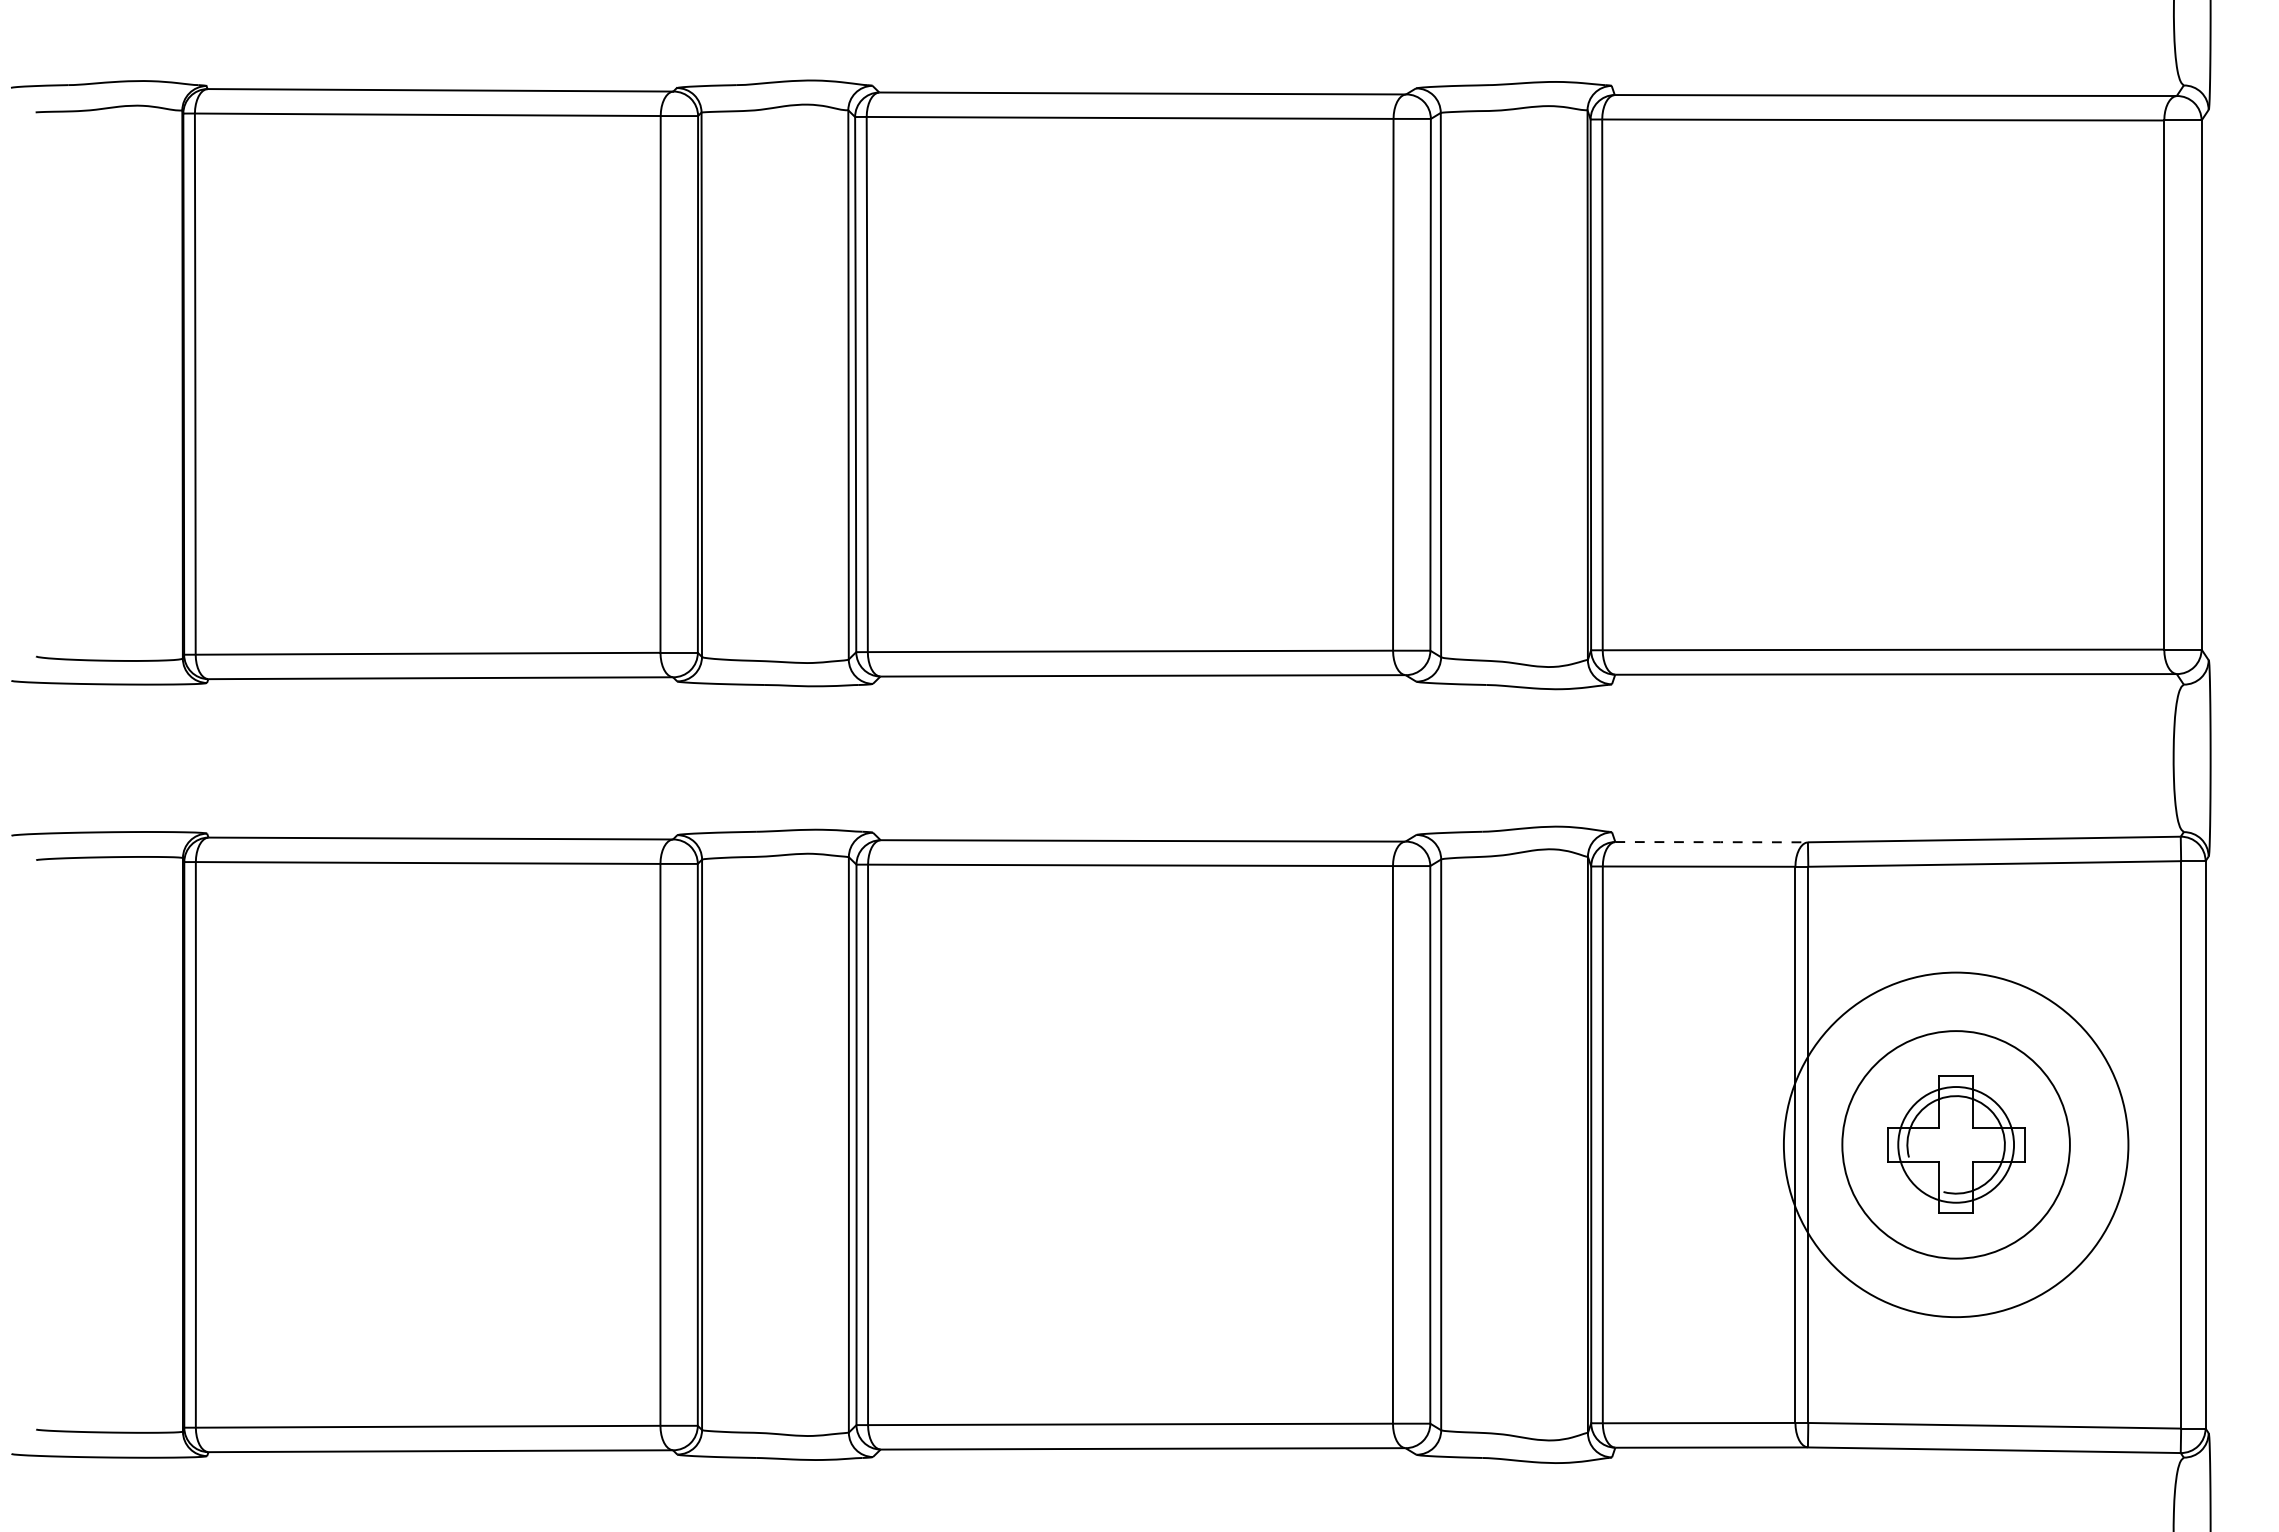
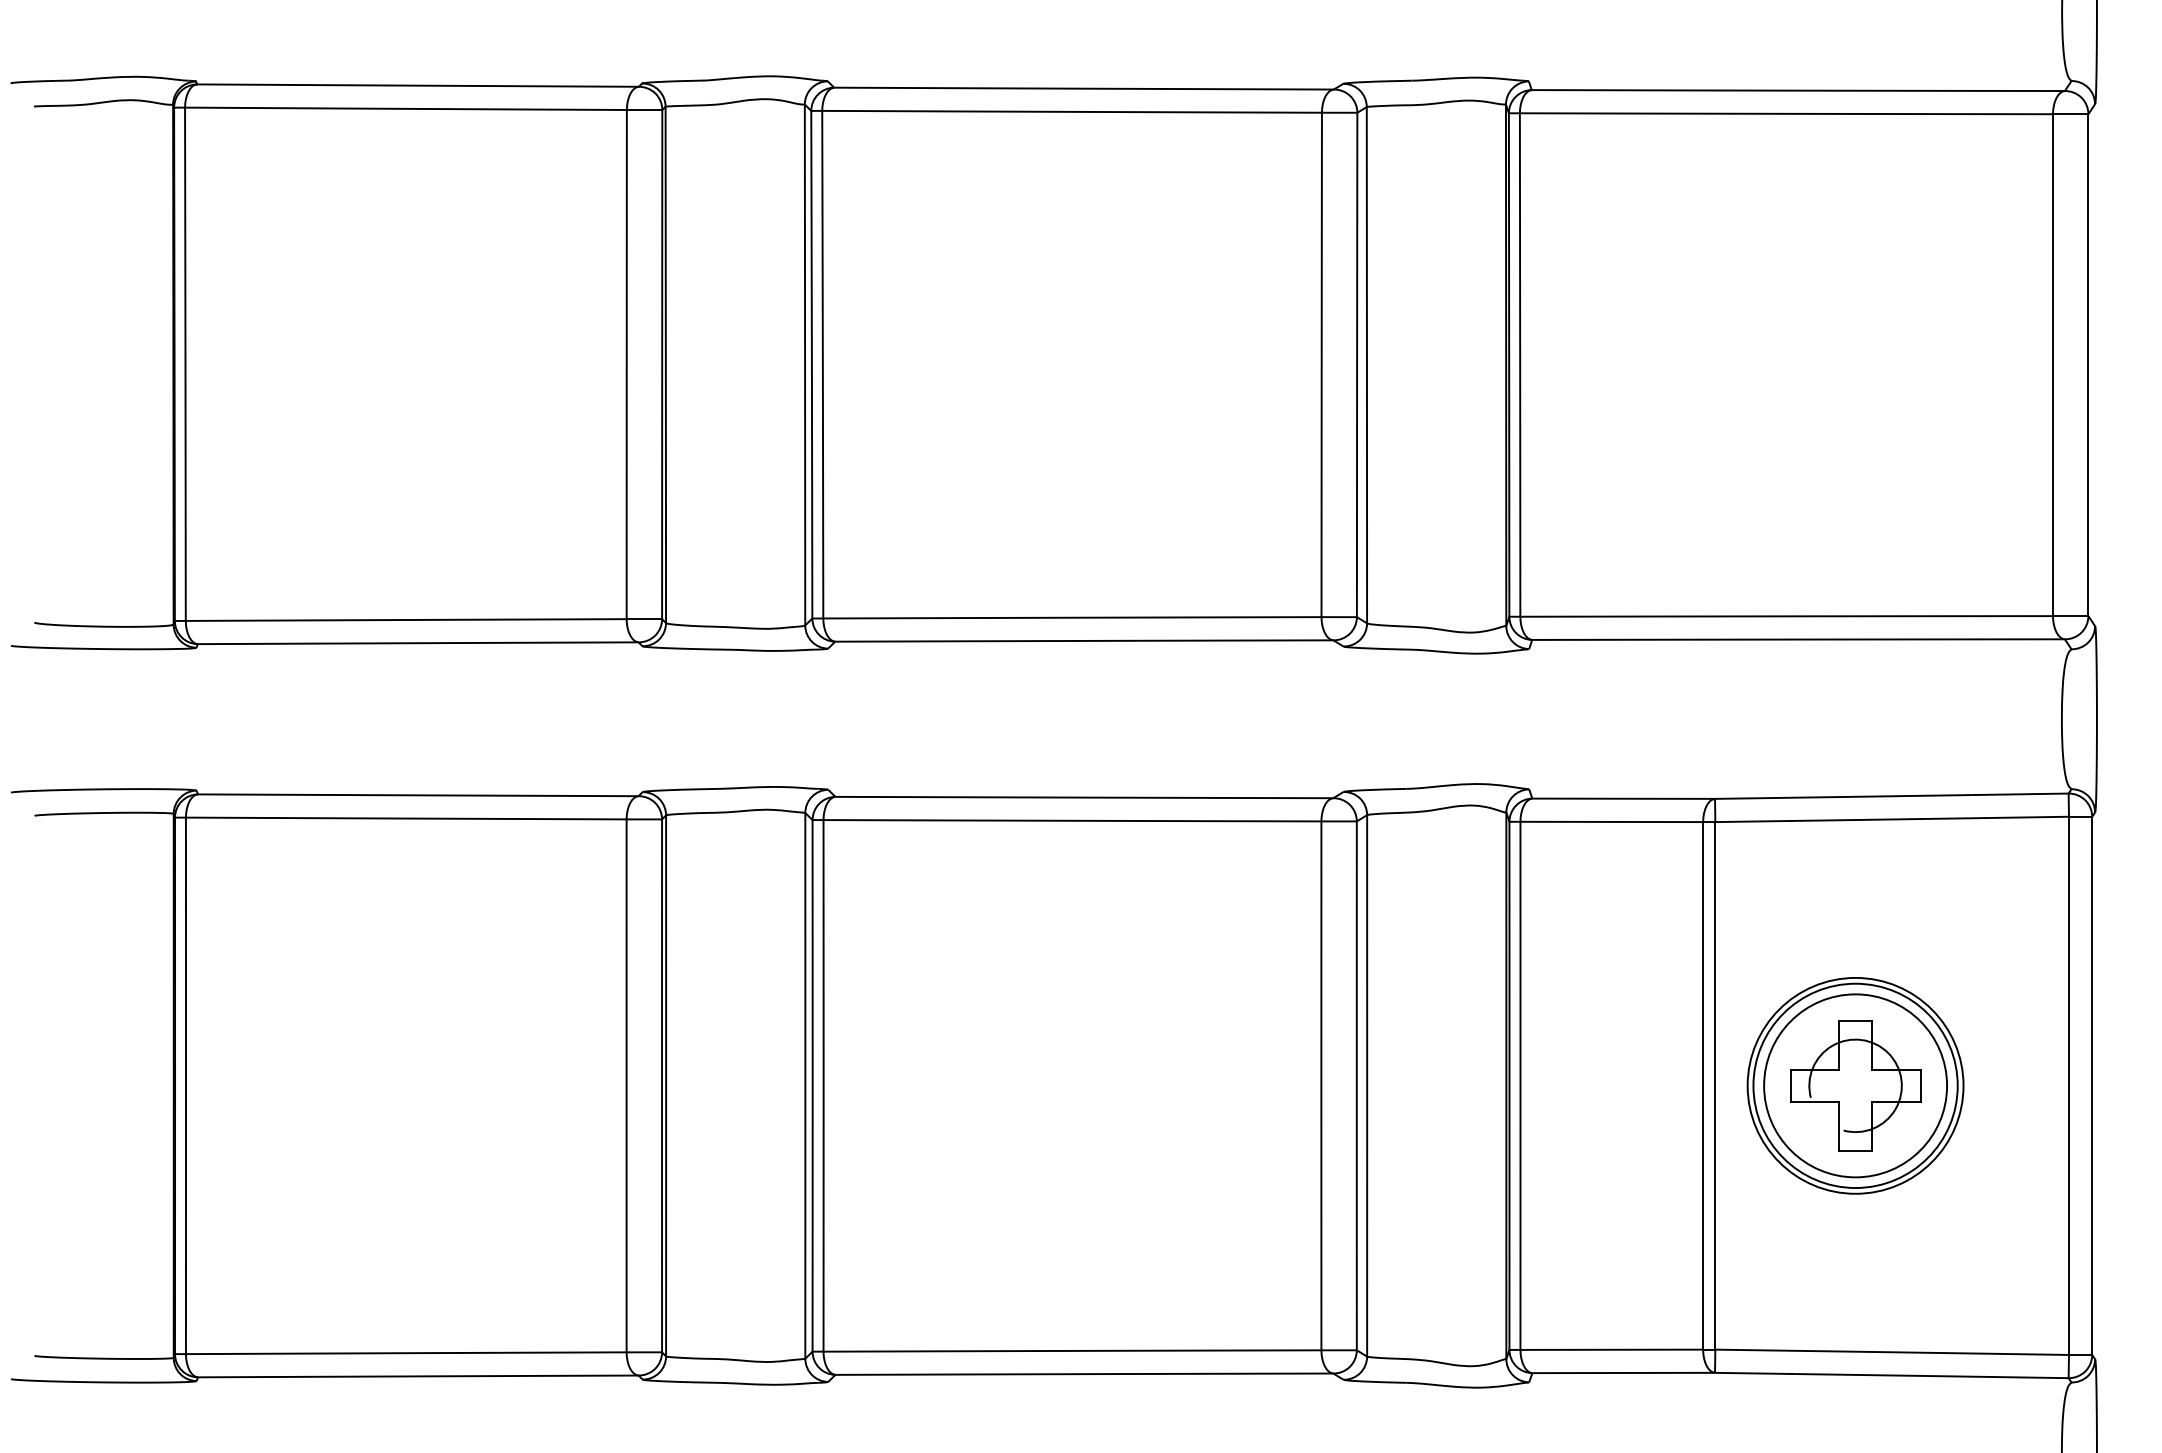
line: (1712, 842) -> (1624, 799), dashed -> solid
circle: (1955, 1144) -> (1854, 1085), size x0.62
circle: (1955, 1144) -> (1854, 1085), size x1.67

